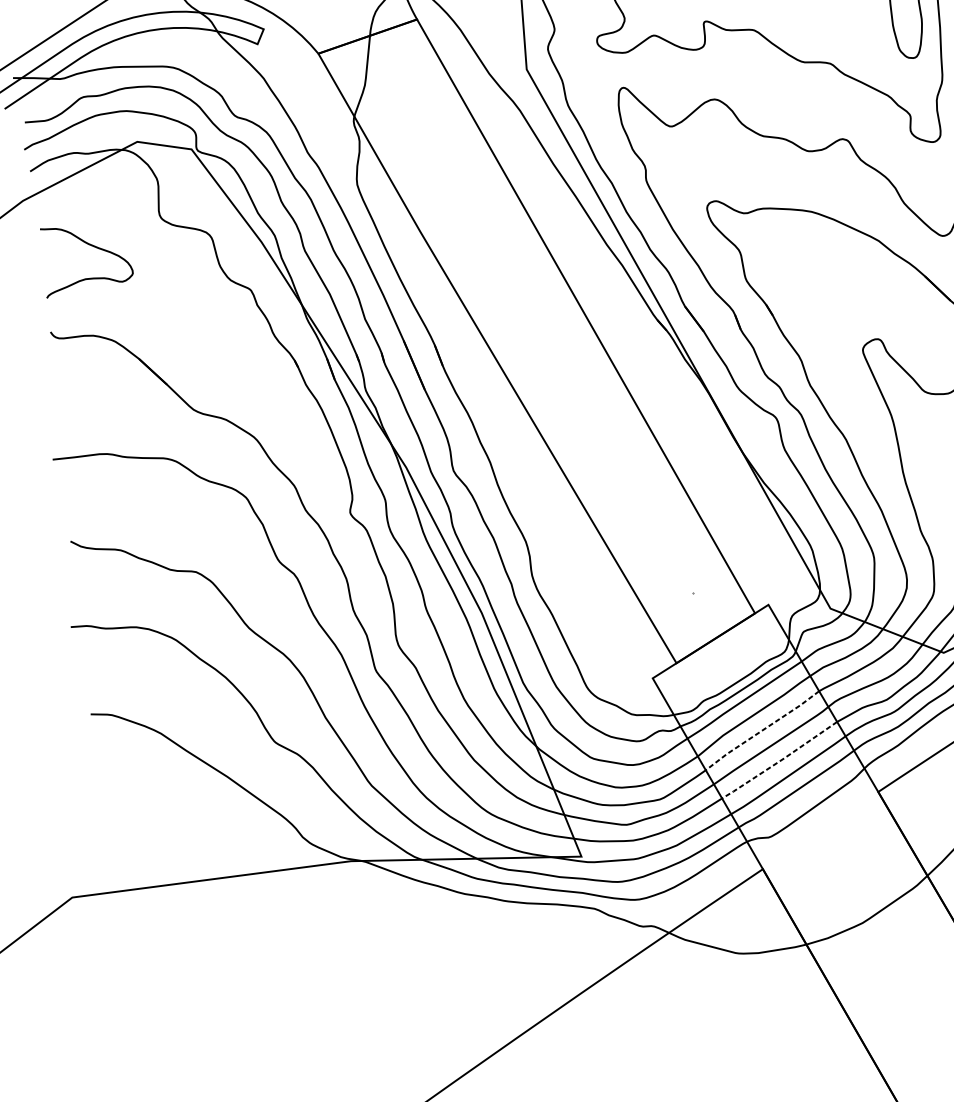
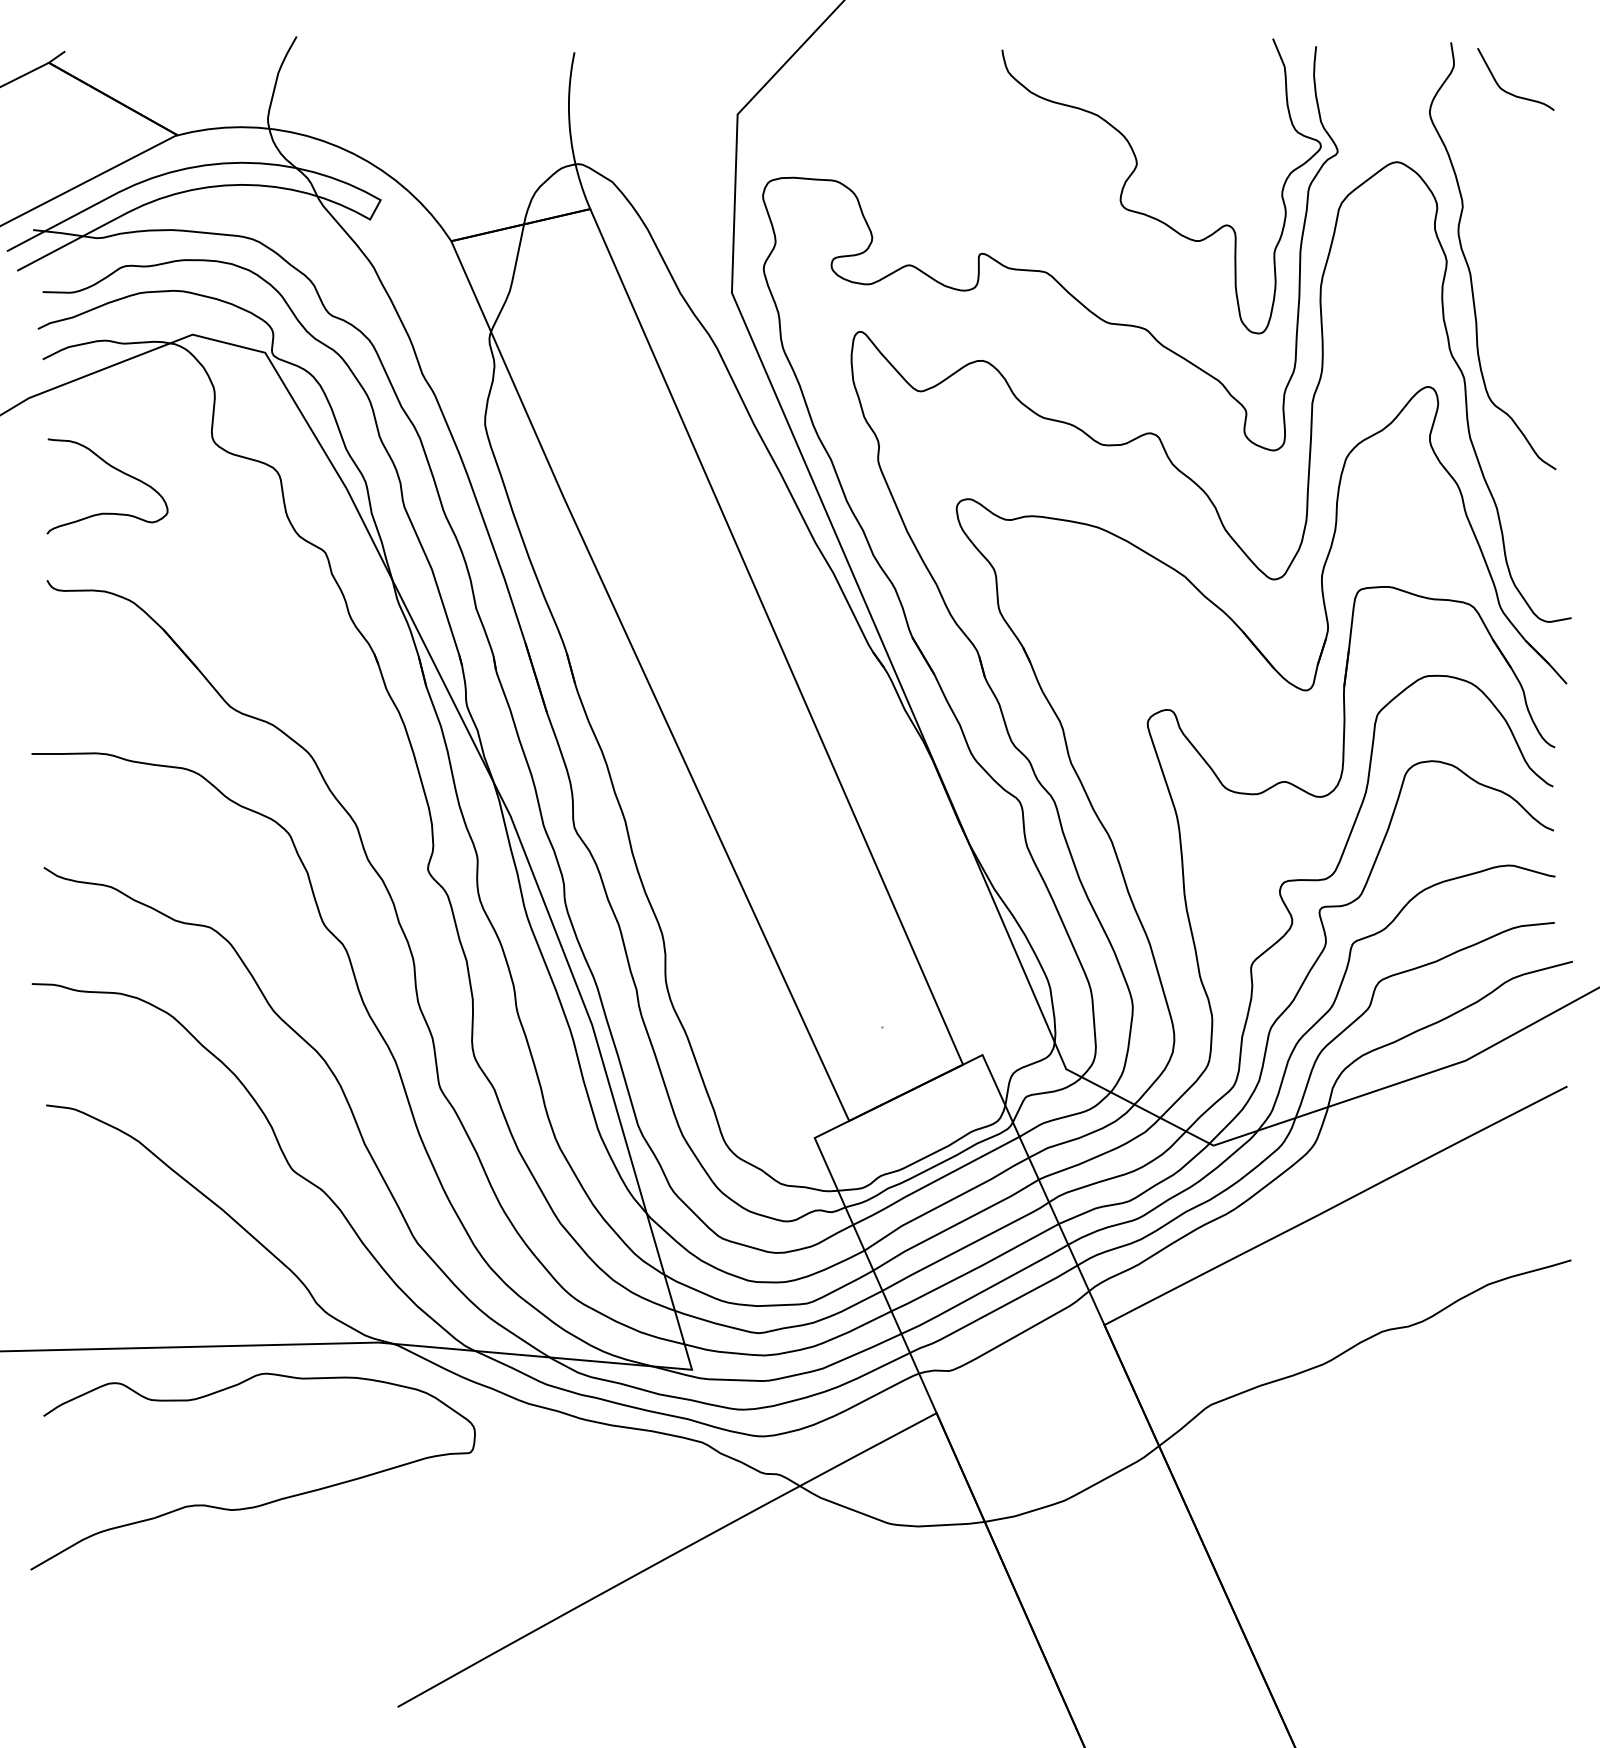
line: (761, 730) -> (955, 1224), dashed -> solid
line: (780, 761) -> (975, 1269), dashed -> solid
curve: (279, 987) -> (263, 1503), added

